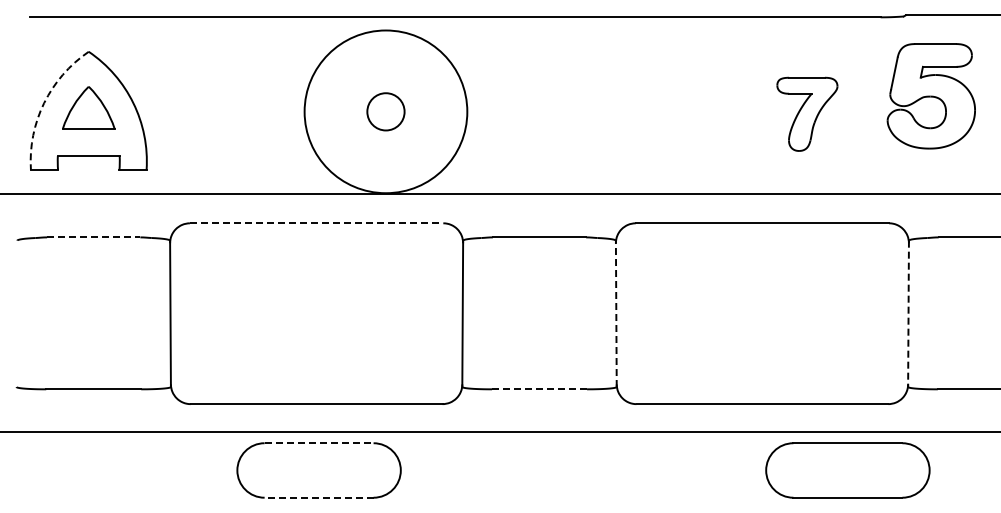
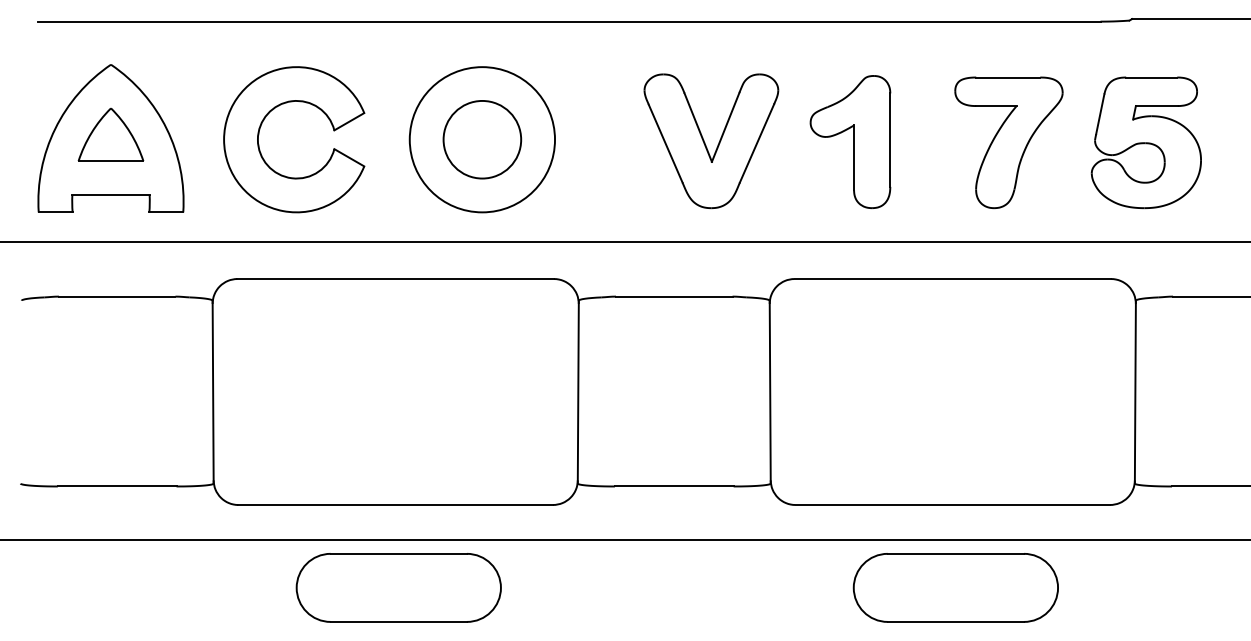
part: (930, 96) -> (1145, 143), moved
part: (209, 101) -> (261, 126), added
arc: (44, 103) -> (55, 129), dashed -> solid
circle: (385, 111) -> (481, 139), size x0.71
circle: (385, 111) -> (481, 139), size x1.67
part: (568, 112) -> (710, 140), added
part: (680, 113) -> (850, 141), added
part: (807, 114) -> (1009, 143), size x1.43
line: (316, 223) -> (395, 279), dashed -> solid
line: (93, 237) -> (116, 296), dashed -> solid
line: (616, 313) -> (770, 391), dashed -> solid
line: (908, 314) -> (1135, 392), dashed -> solid
line: (539, 389) -> (674, 486), dashed -> solid
line: (319, 443) -> (399, 554), dashed -> solid
part: (847, 470) -> (955, 587), moved
line: (318, 497) -> (398, 621), dashed -> solid

